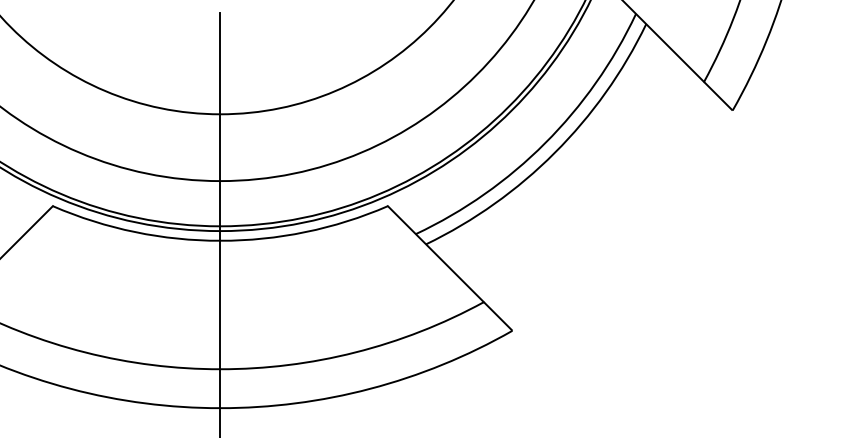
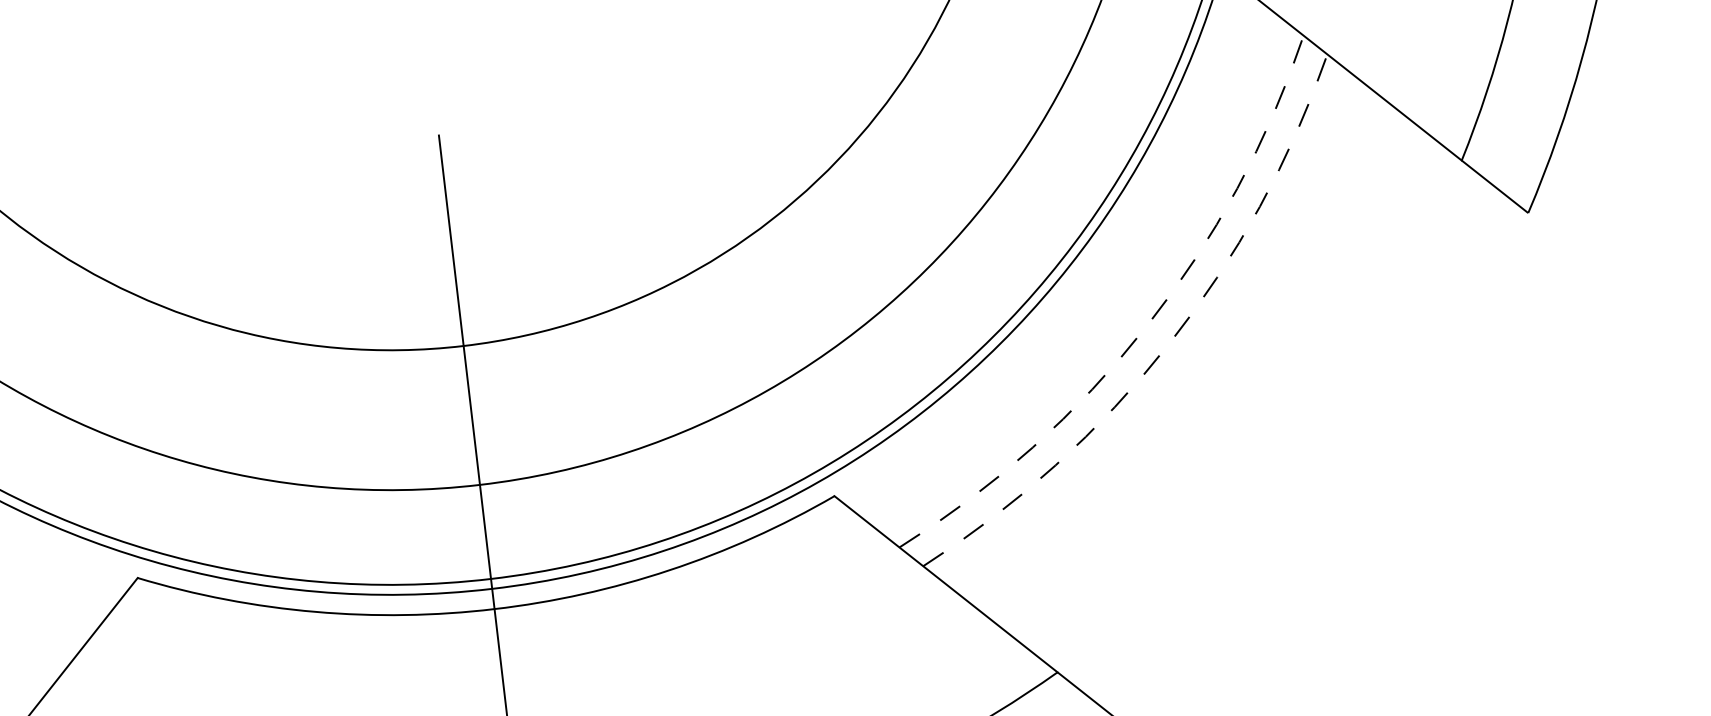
arc: (545, 143) -> (1146, 327), solid -> dashed
arc: (554, 152) -> (1167, 343), solid -> dashed

